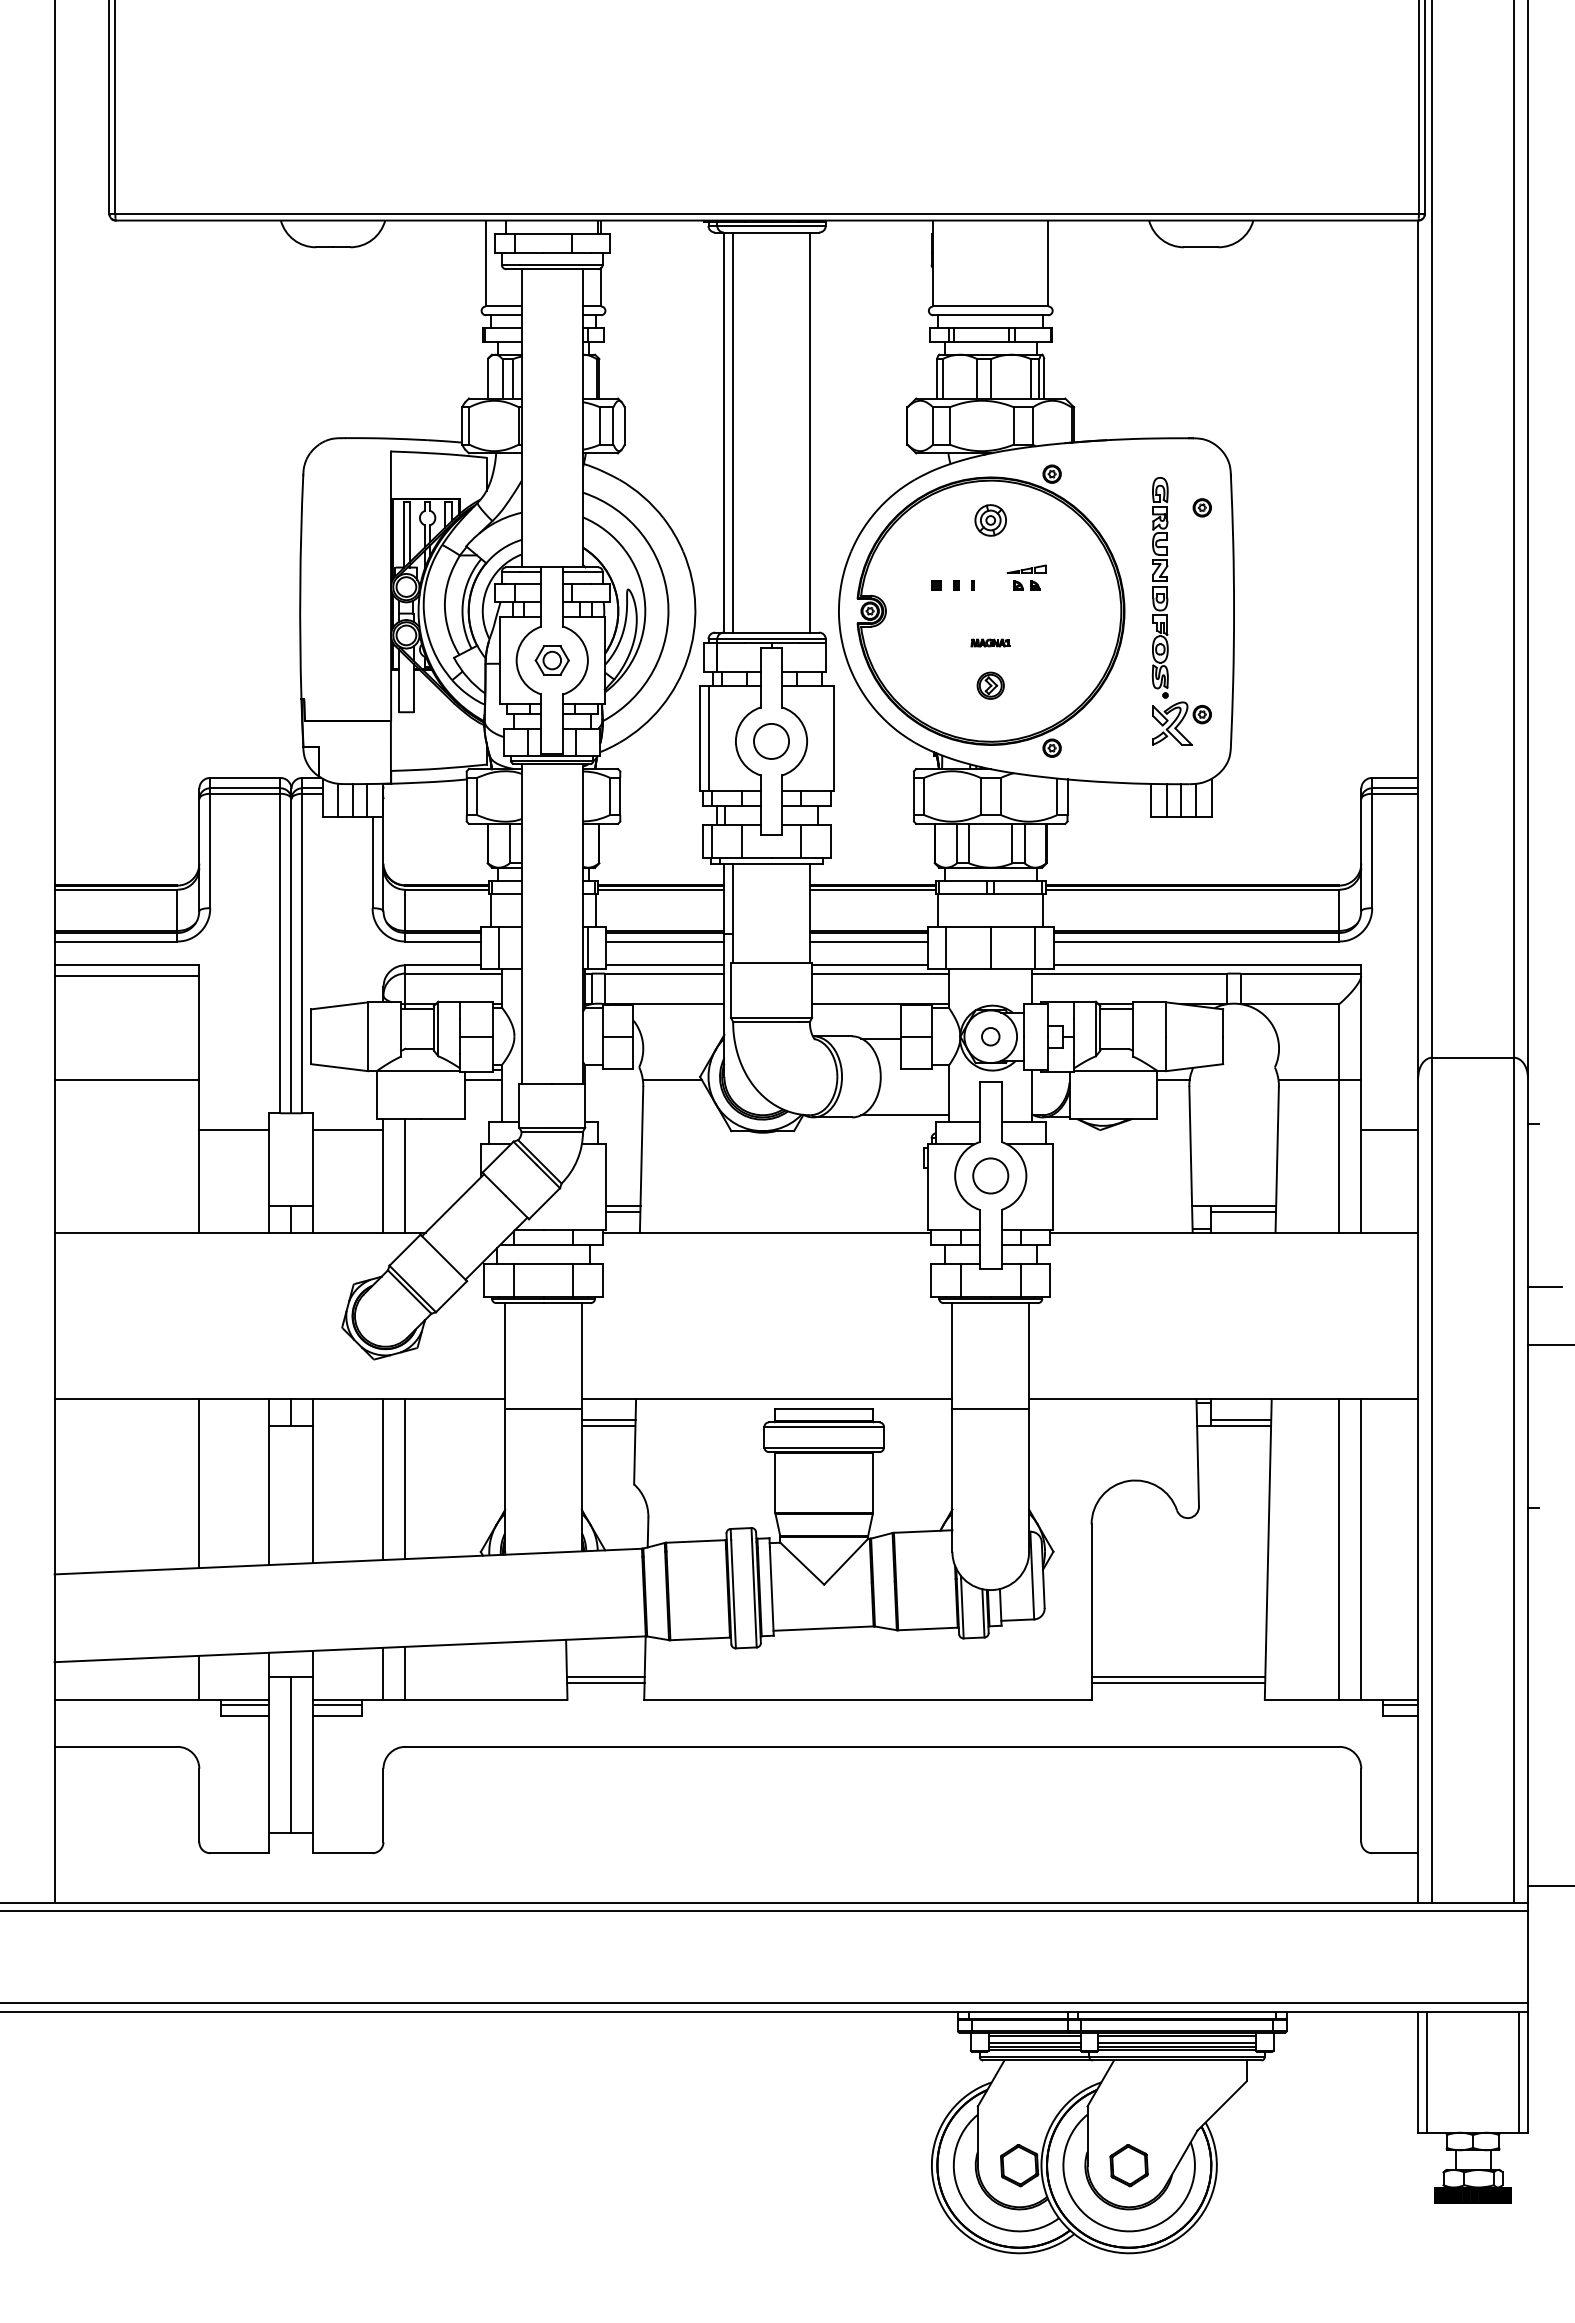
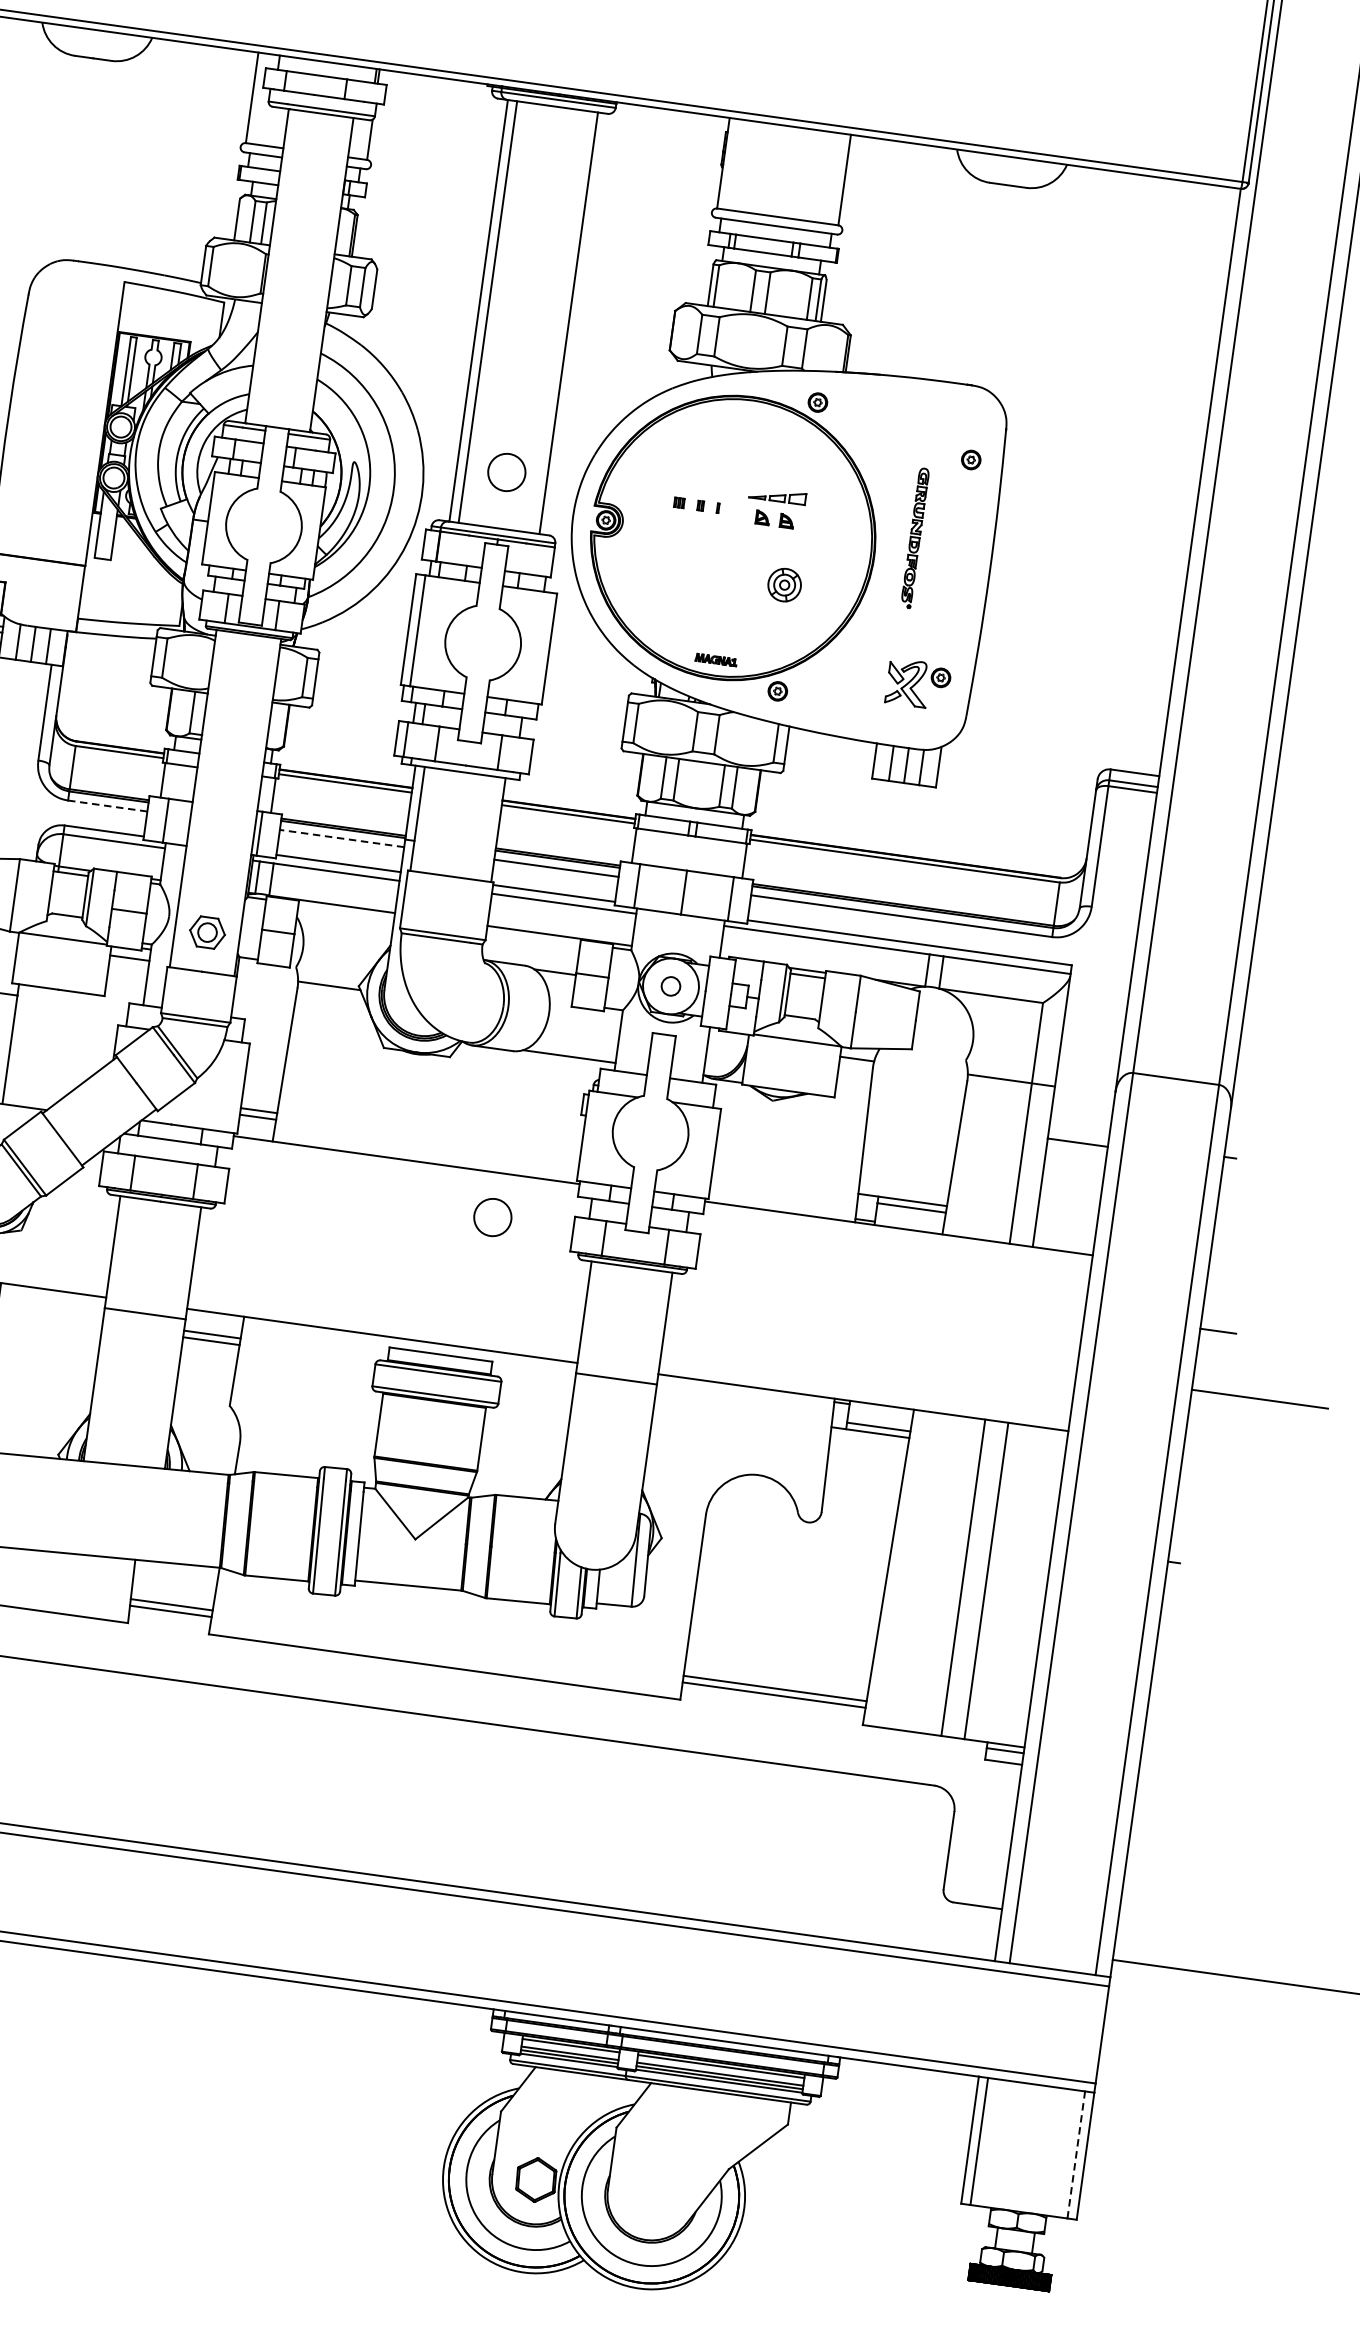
part: (990, 520) -> (784, 585), moved
part: (1026, 577) -> (775, 507), size x1.4
part: (1159, 587) -> (914, 537), size x0.6
part: (990, 642) -> (716, 659), moved
part: (551, 660) -> (206, 932), moved
part: (990, 685) -> (722, 616), removed
circle: (771, 741) -> (506, 472), moved
line: (443, 941) -> (108, 806), solid -> dashed
line: (665, 941) -> (342, 838), solid -> dashed
line: (405, 1175) -> (34, 1047), removed
circle: (990, 1175) -> (492, 1216), moved
line: (1519, 2071) -> (1076, 2154), solid -> dashed
part: (1128, 2165) -> (651, 2195), removed

